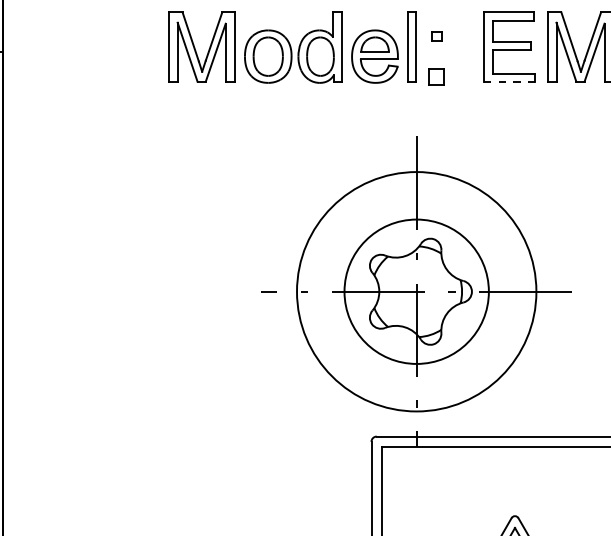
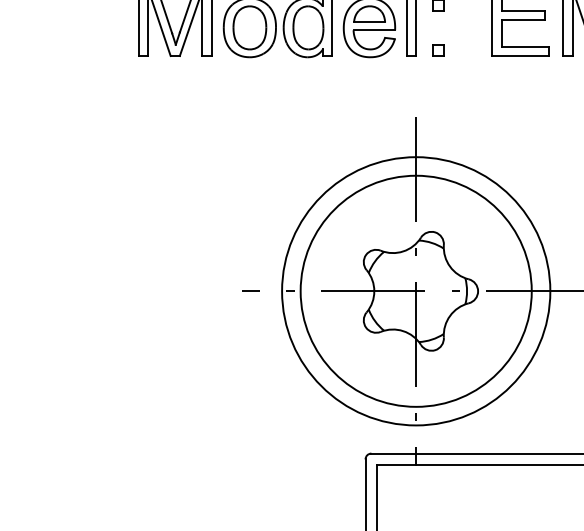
part: (436, 76) -> (438, 50), size x0.62
line: (509, 81) -> (520, 55), dashed -> solid
circle: (416, 291) -> (415, 291), size x1.43

